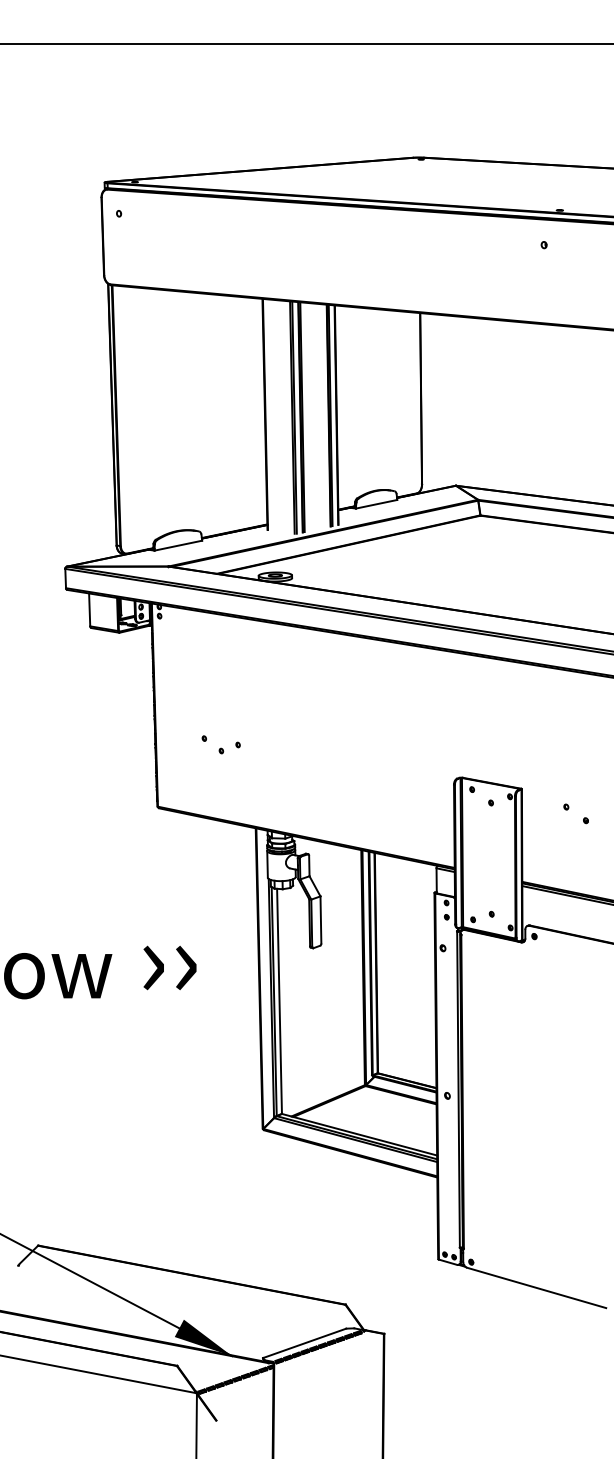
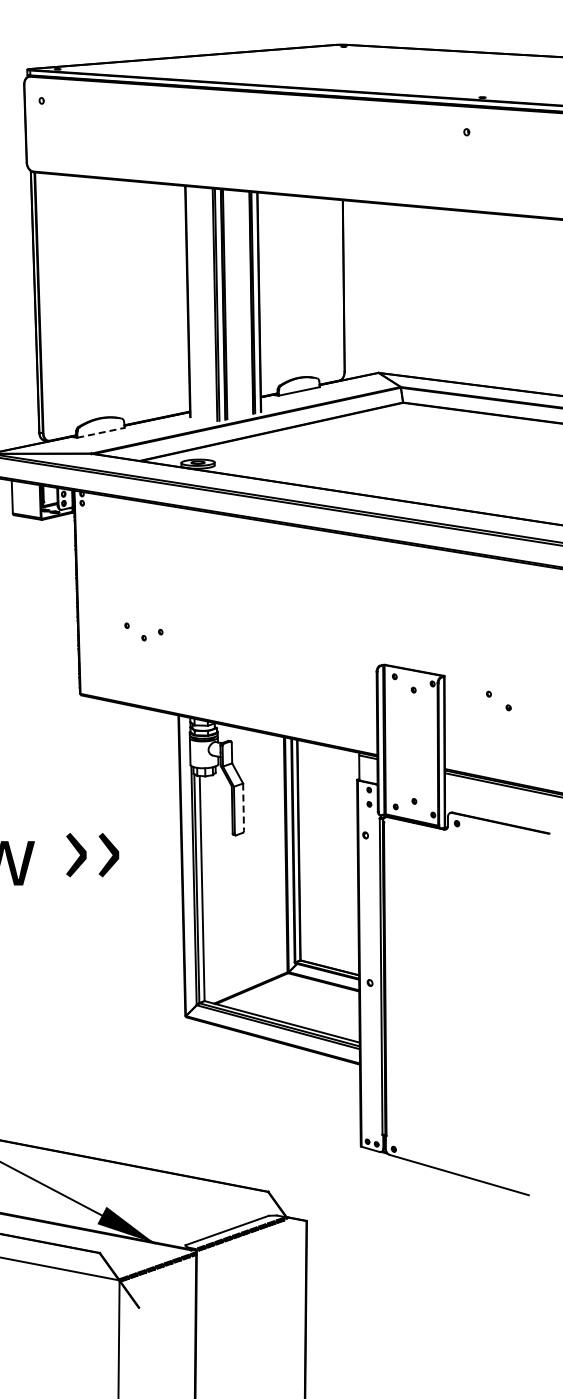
line: (178, 545) -> (101, 432), solid -> dashed
line: (320, 919) -> (243, 806), solid -> dashed

